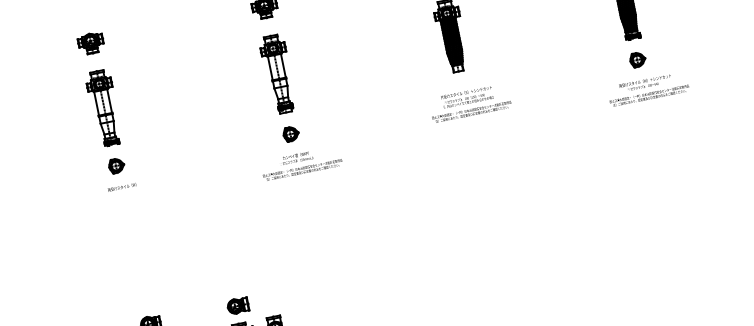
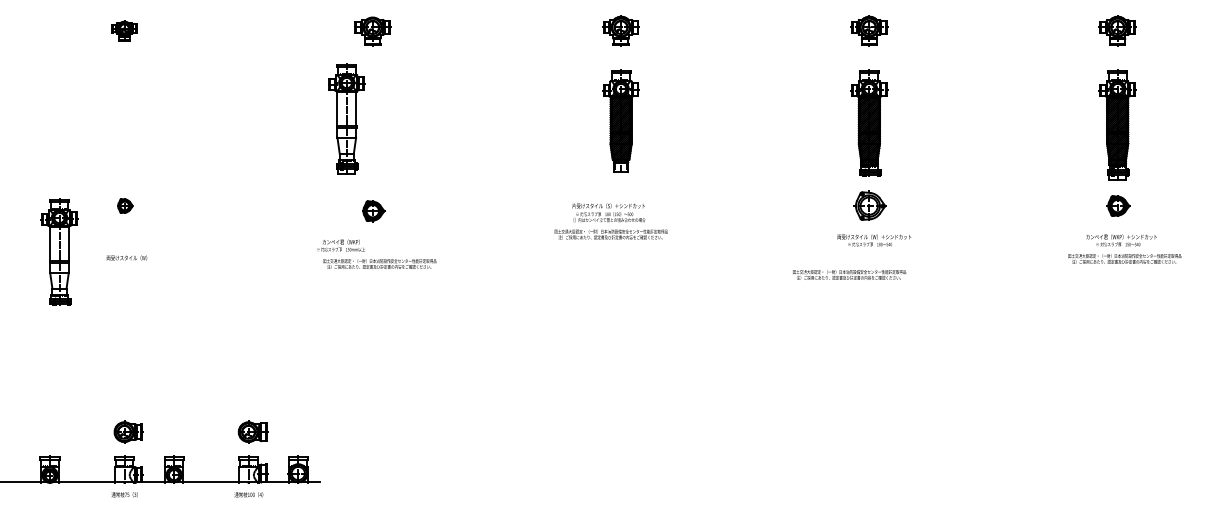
part: (91, 43) -> (124, 31), size x0.7
part: (637, 59) -> (869, 205), size x1.4
part: (277, 73) -> (346, 118), moved
text: (649, 95) -> (849, 274), moved
text: (469, 103) -> (610, 221), moved
part: (104, 107) -> (59, 251), moved
text: (295, 158) -> (340, 245), moved
part: (116, 165) -> (125, 205), size x0.7
text: (121, 187) -> (126, 257), moved

